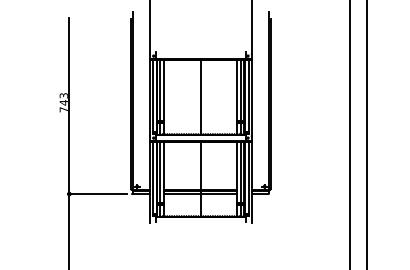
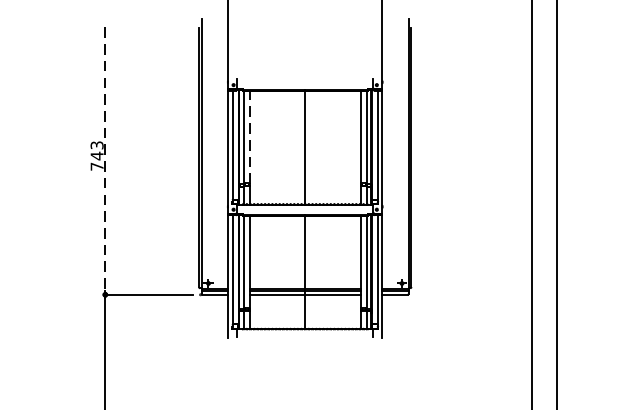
line: (164, 90) -> (249, 137), solid -> dashed
line: (69, 104) -> (105, 158), solid -> dashed

